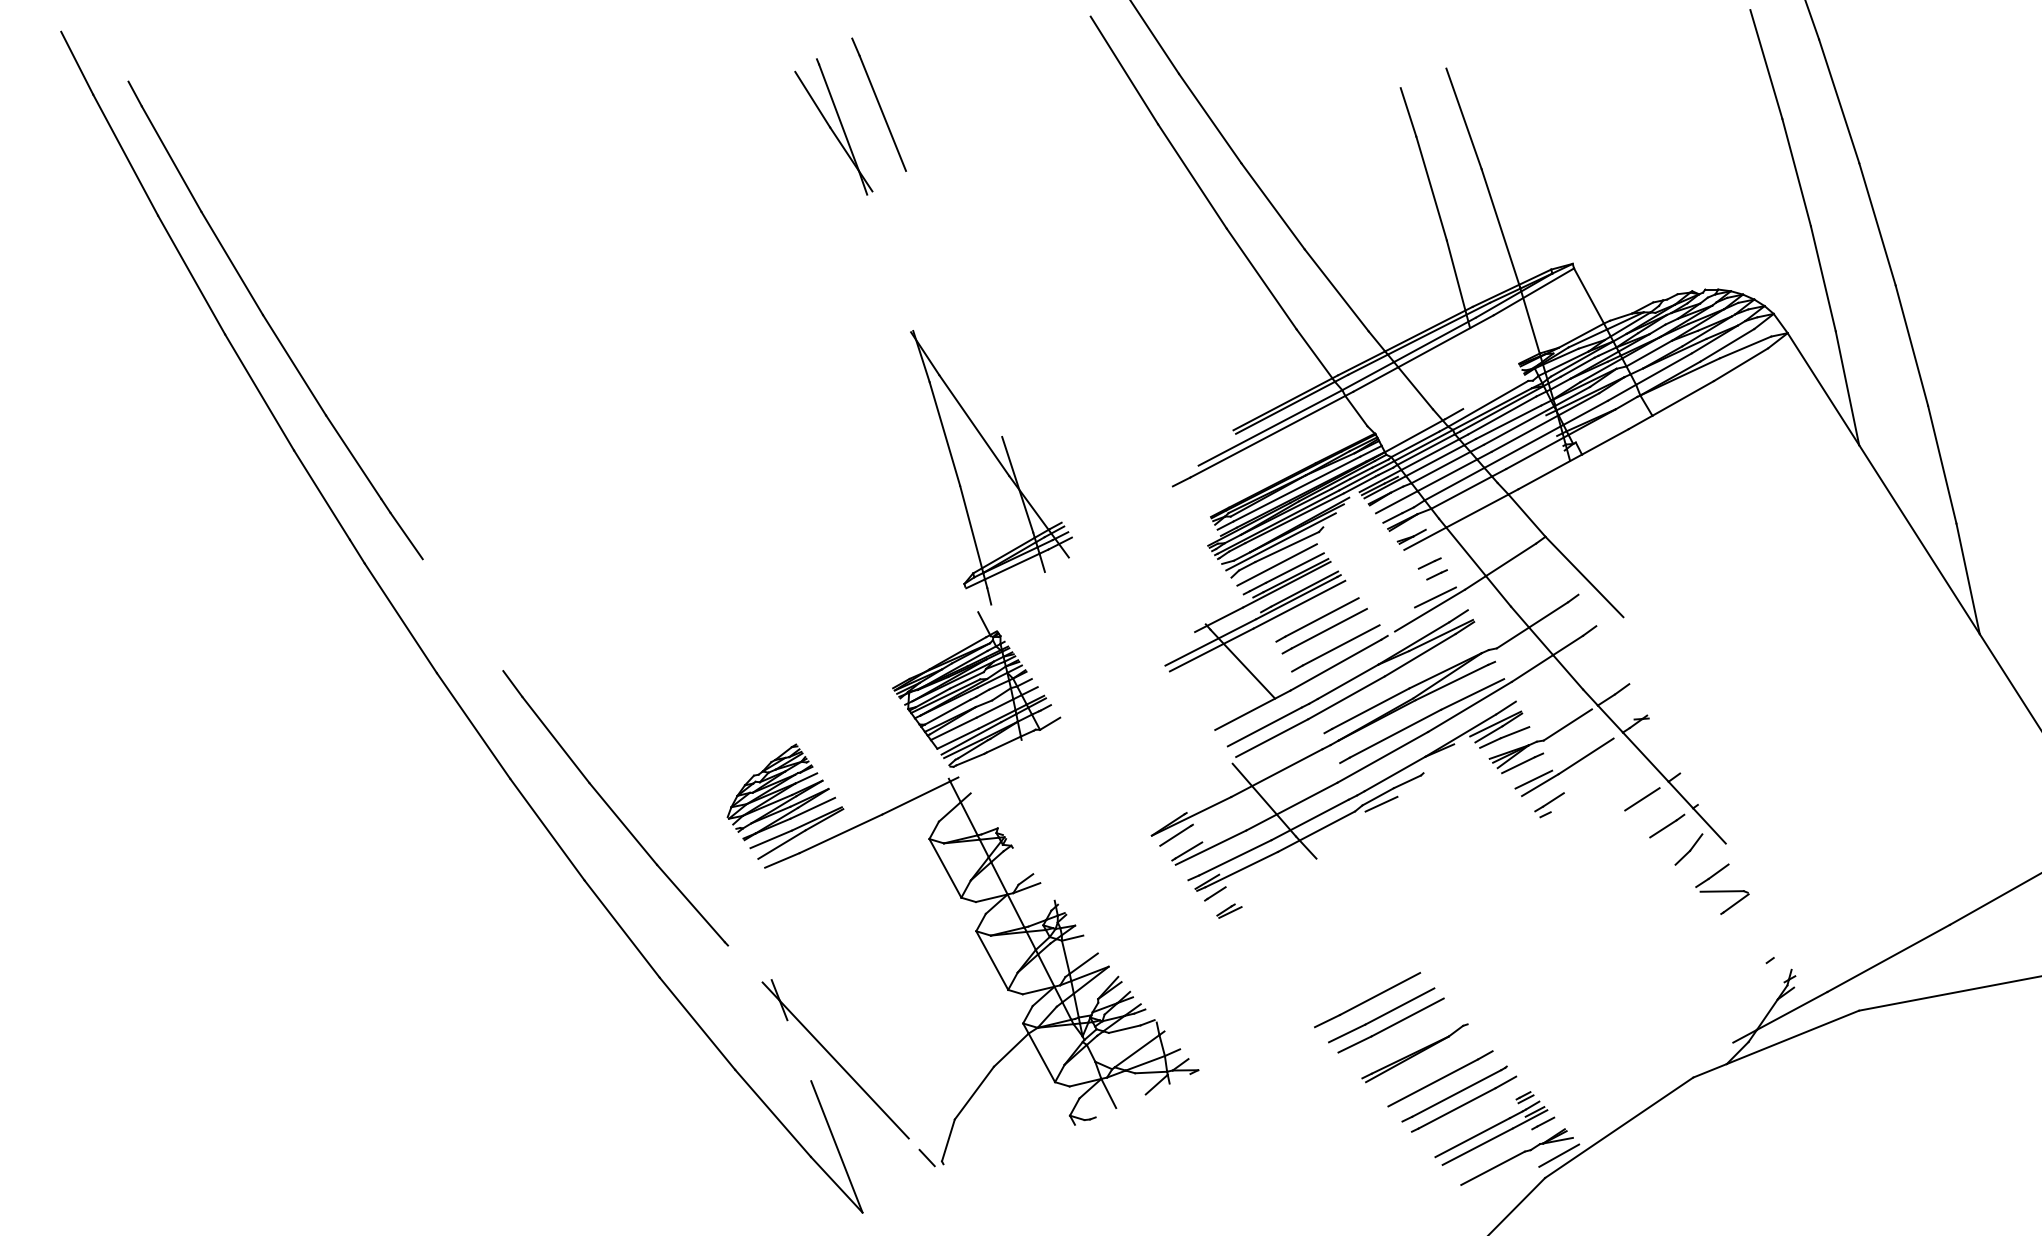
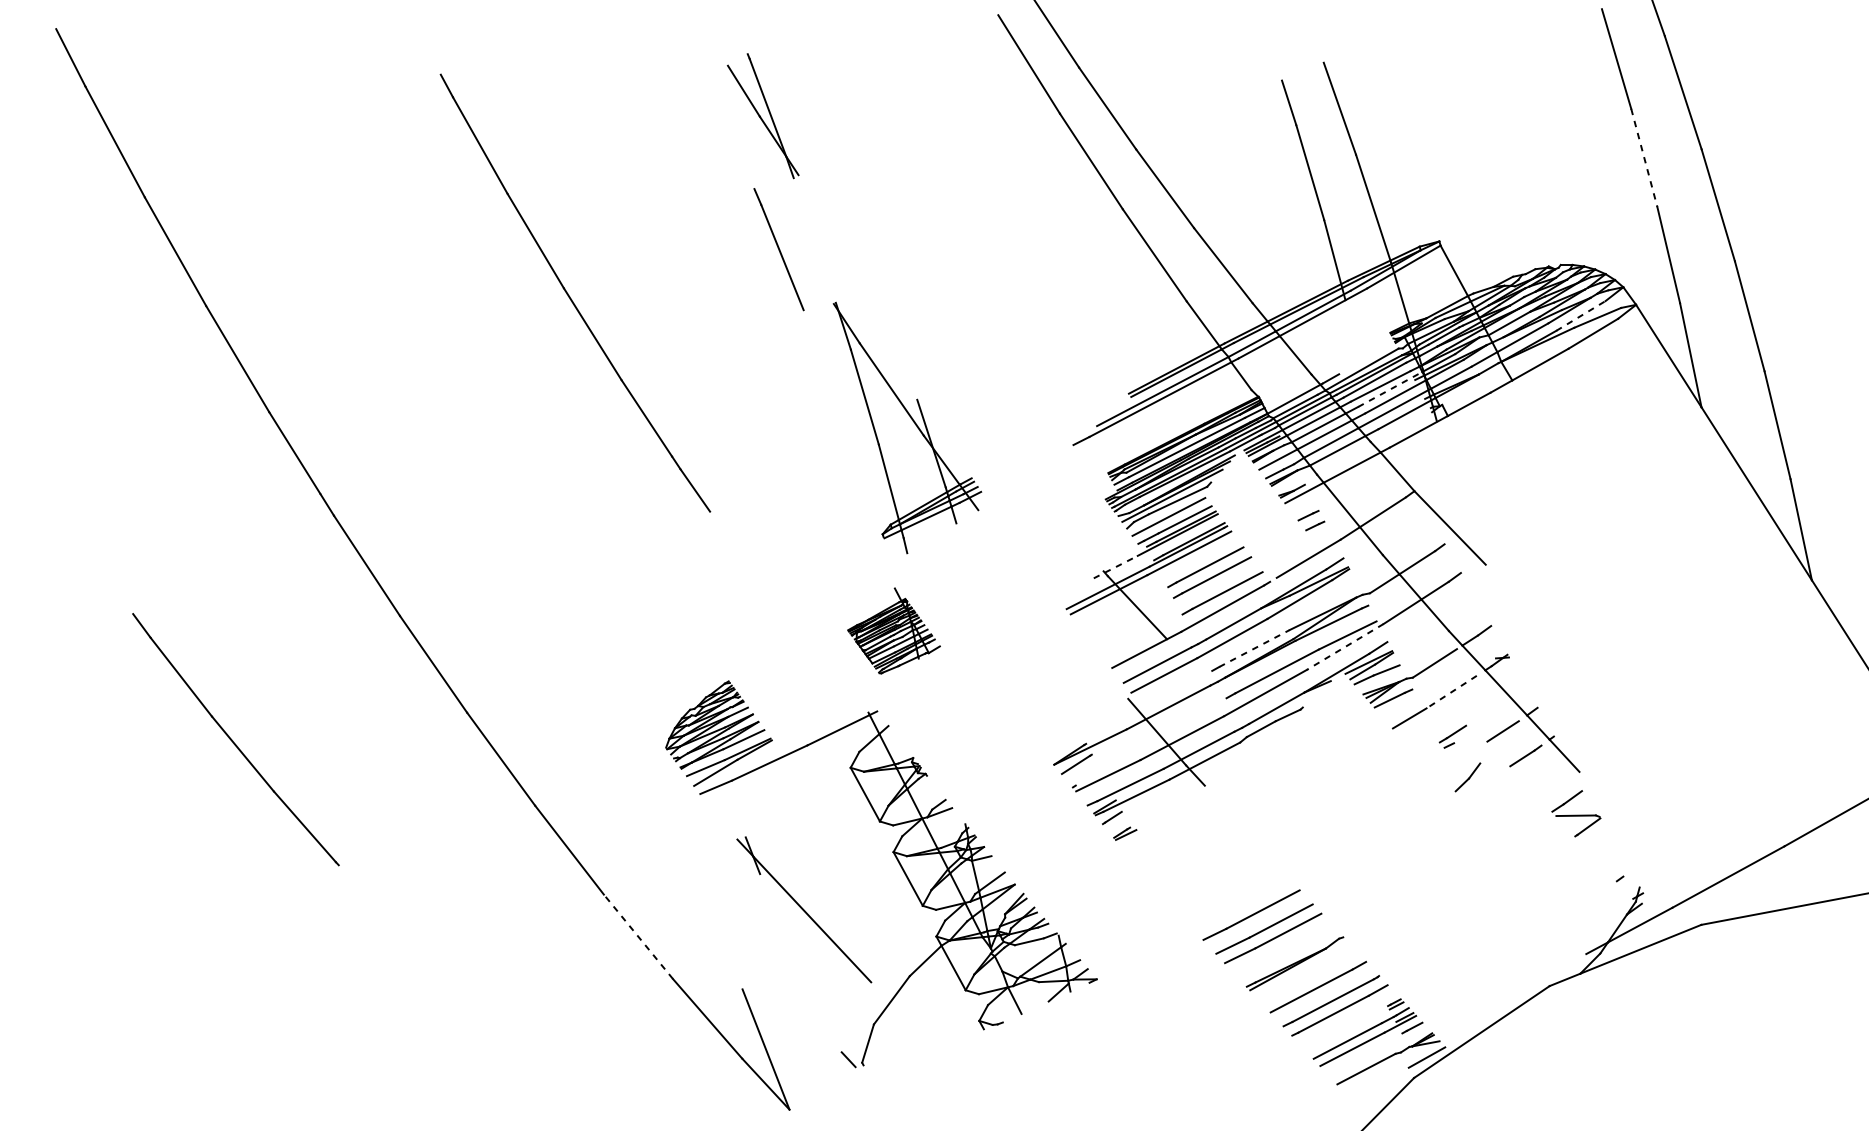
line: (878, 104) -> (778, 249), moved
line: (1796, 173) -> (1644, 158), solid -> dashed
part: (270, 324) -> (570, 296), moved
line: (1727, 345) -> (1581, 316), solid -> dashed
line: (1519, 425) -> (1390, 389), solid -> dashed
line: (1435, 597) -> (1313, 546), removed
line: (1219, 619) -> (1116, 566), solid -> dashed
part: (976, 689) -> (893, 630), size x0.6
line: (1469, 706) -> (1344, 646), solid -> dashed
line: (1370, 708) -> (1254, 648), solid -> dashed
line: (1586, 756) -> (1451, 692), solid -> dashed
line: (1533, 779) -> (1403, 713), removed
line: (1381, 803) -> (1264, 735), removed
part: (1549, 805) -> (1452, 737), moved
part: (615, 808) -> (235, 739), moved
part: (1688, 849) -> (1467, 777), moved
line: (1188, 850) -> (1087, 778), removed
line: (697, 1023) -> (638, 936), solid -> dashed
part: (835, 1059) -> (804, 910), moved

